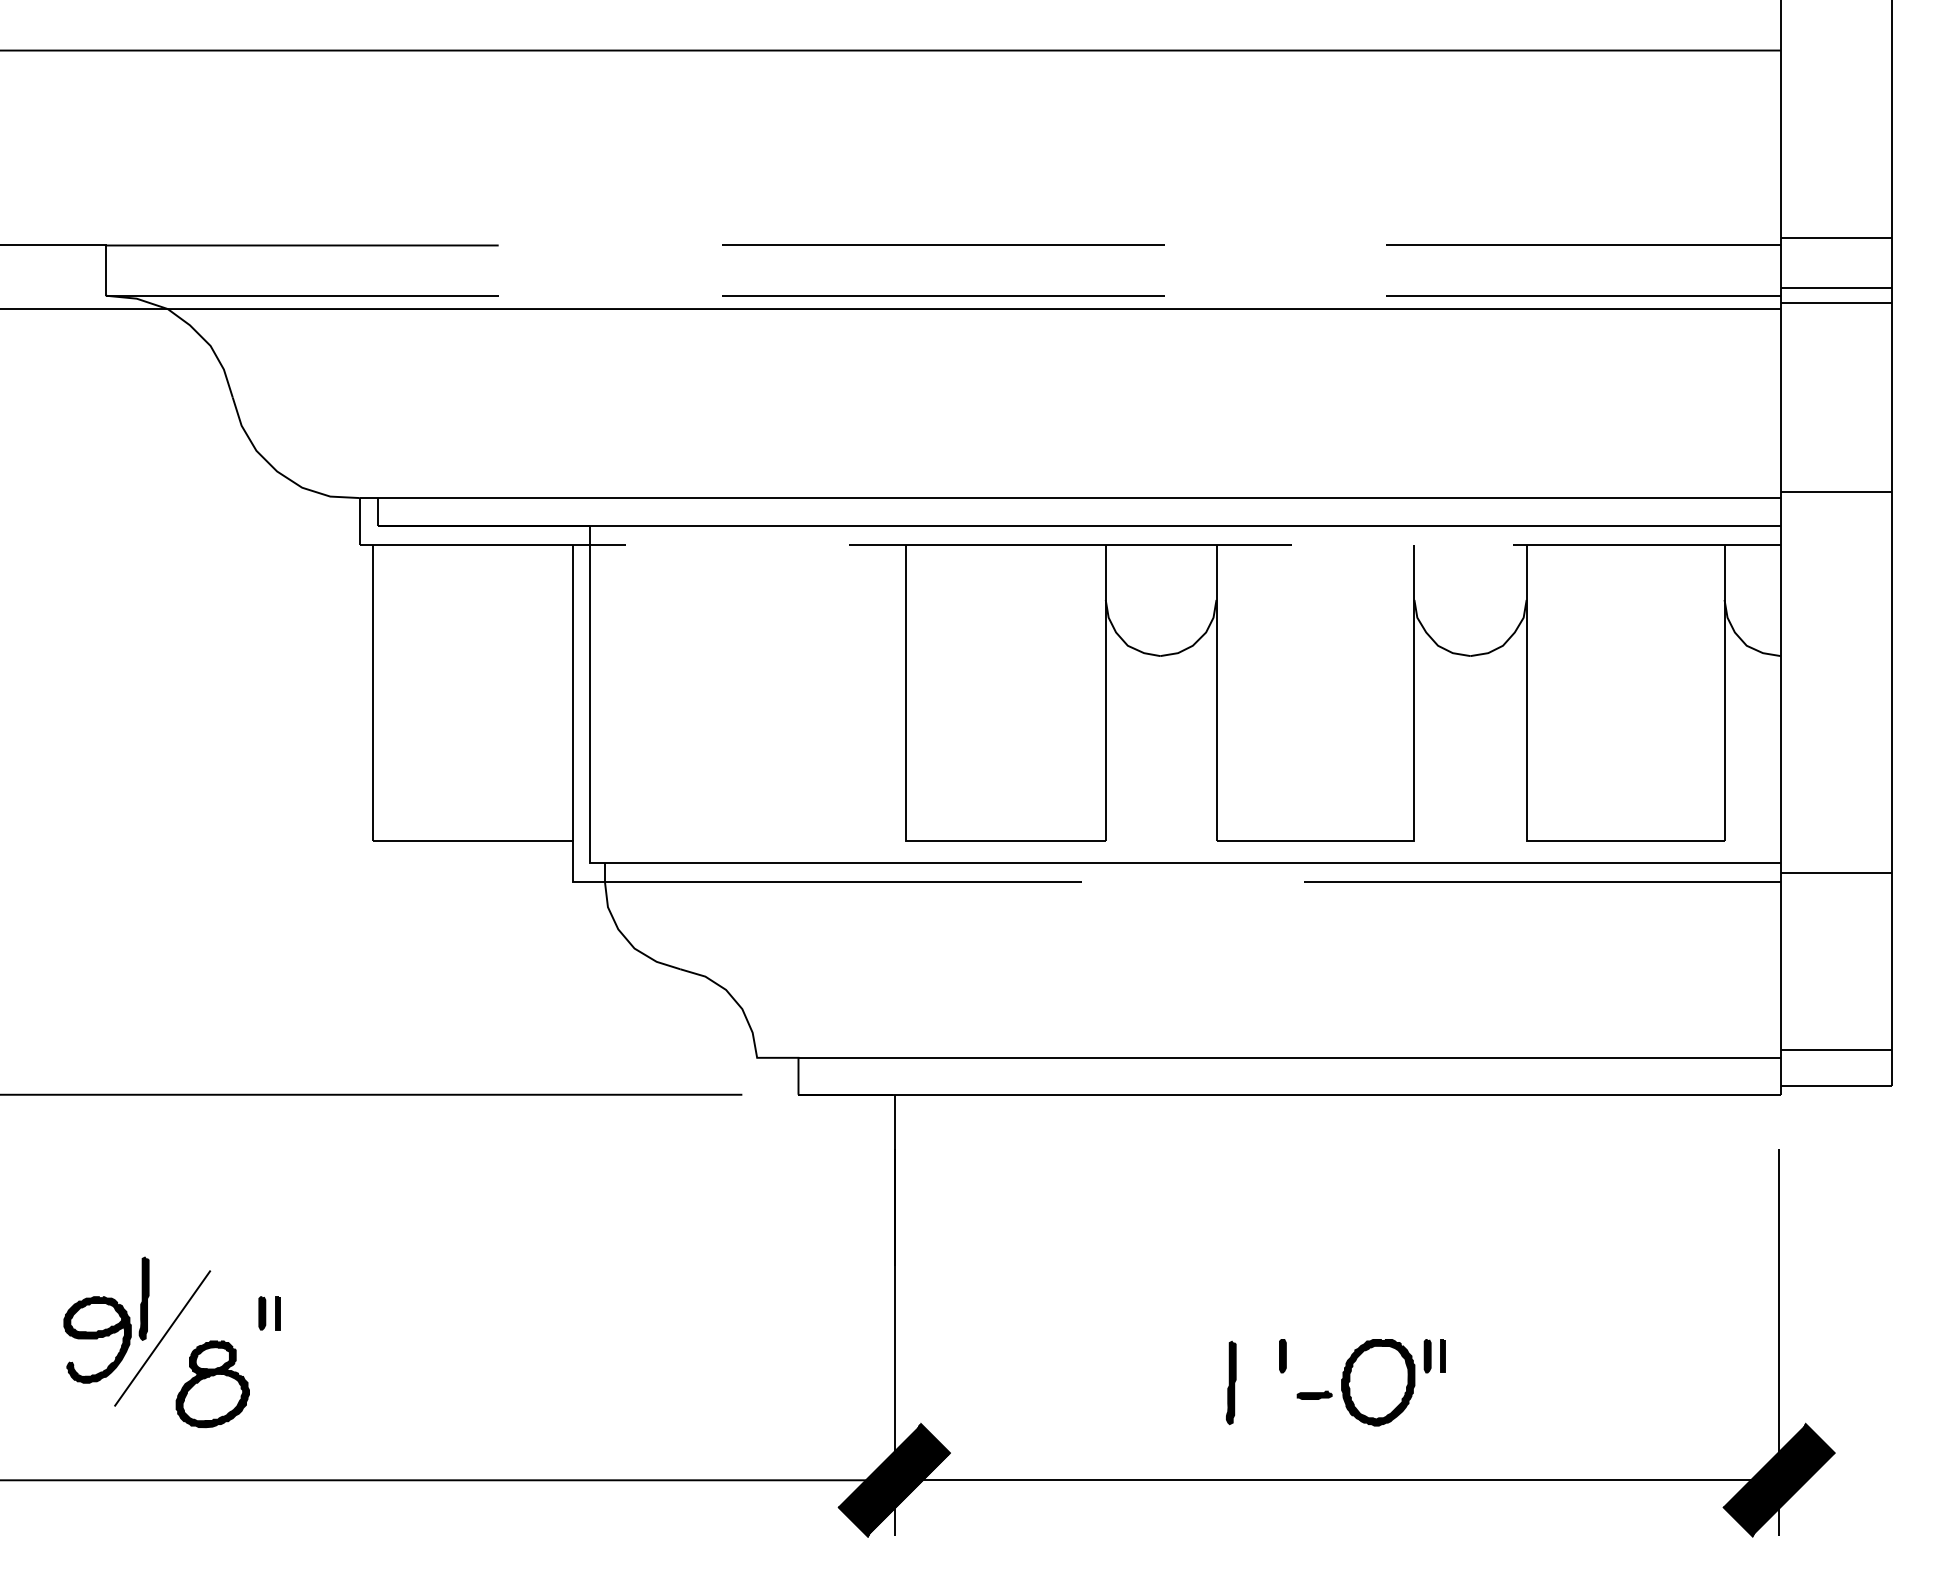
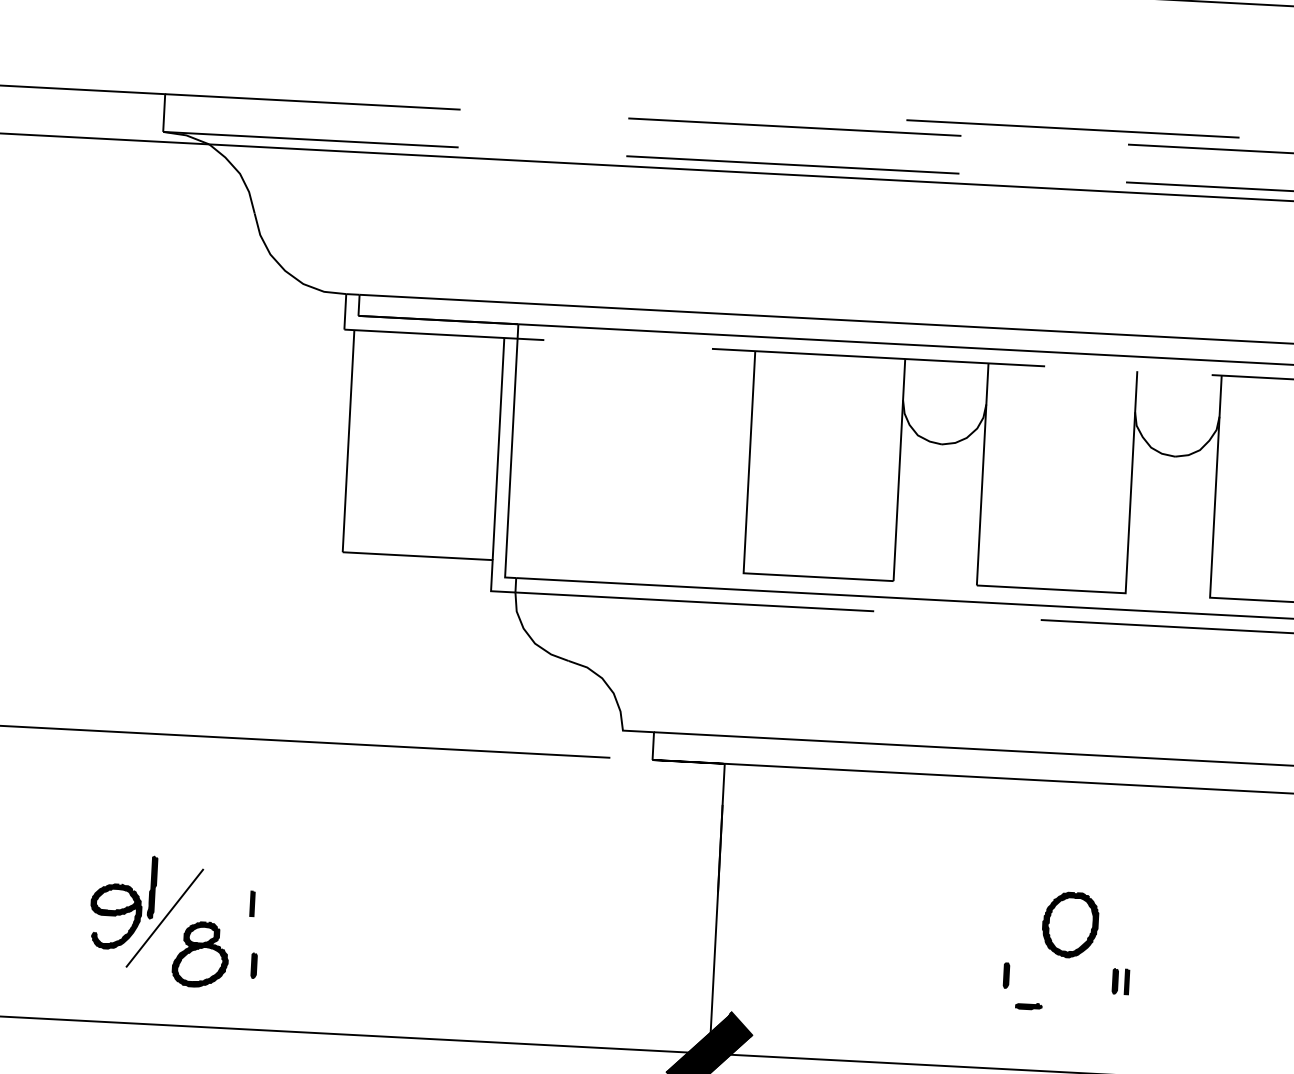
line: (1312, 227) -> (1073, 128), added
part: (262, 1313) -> (254, 965), moved
part: (1231, 1382) -> (966, 993), removed
part: (1378, 1382) -> (1070, 924), moved

